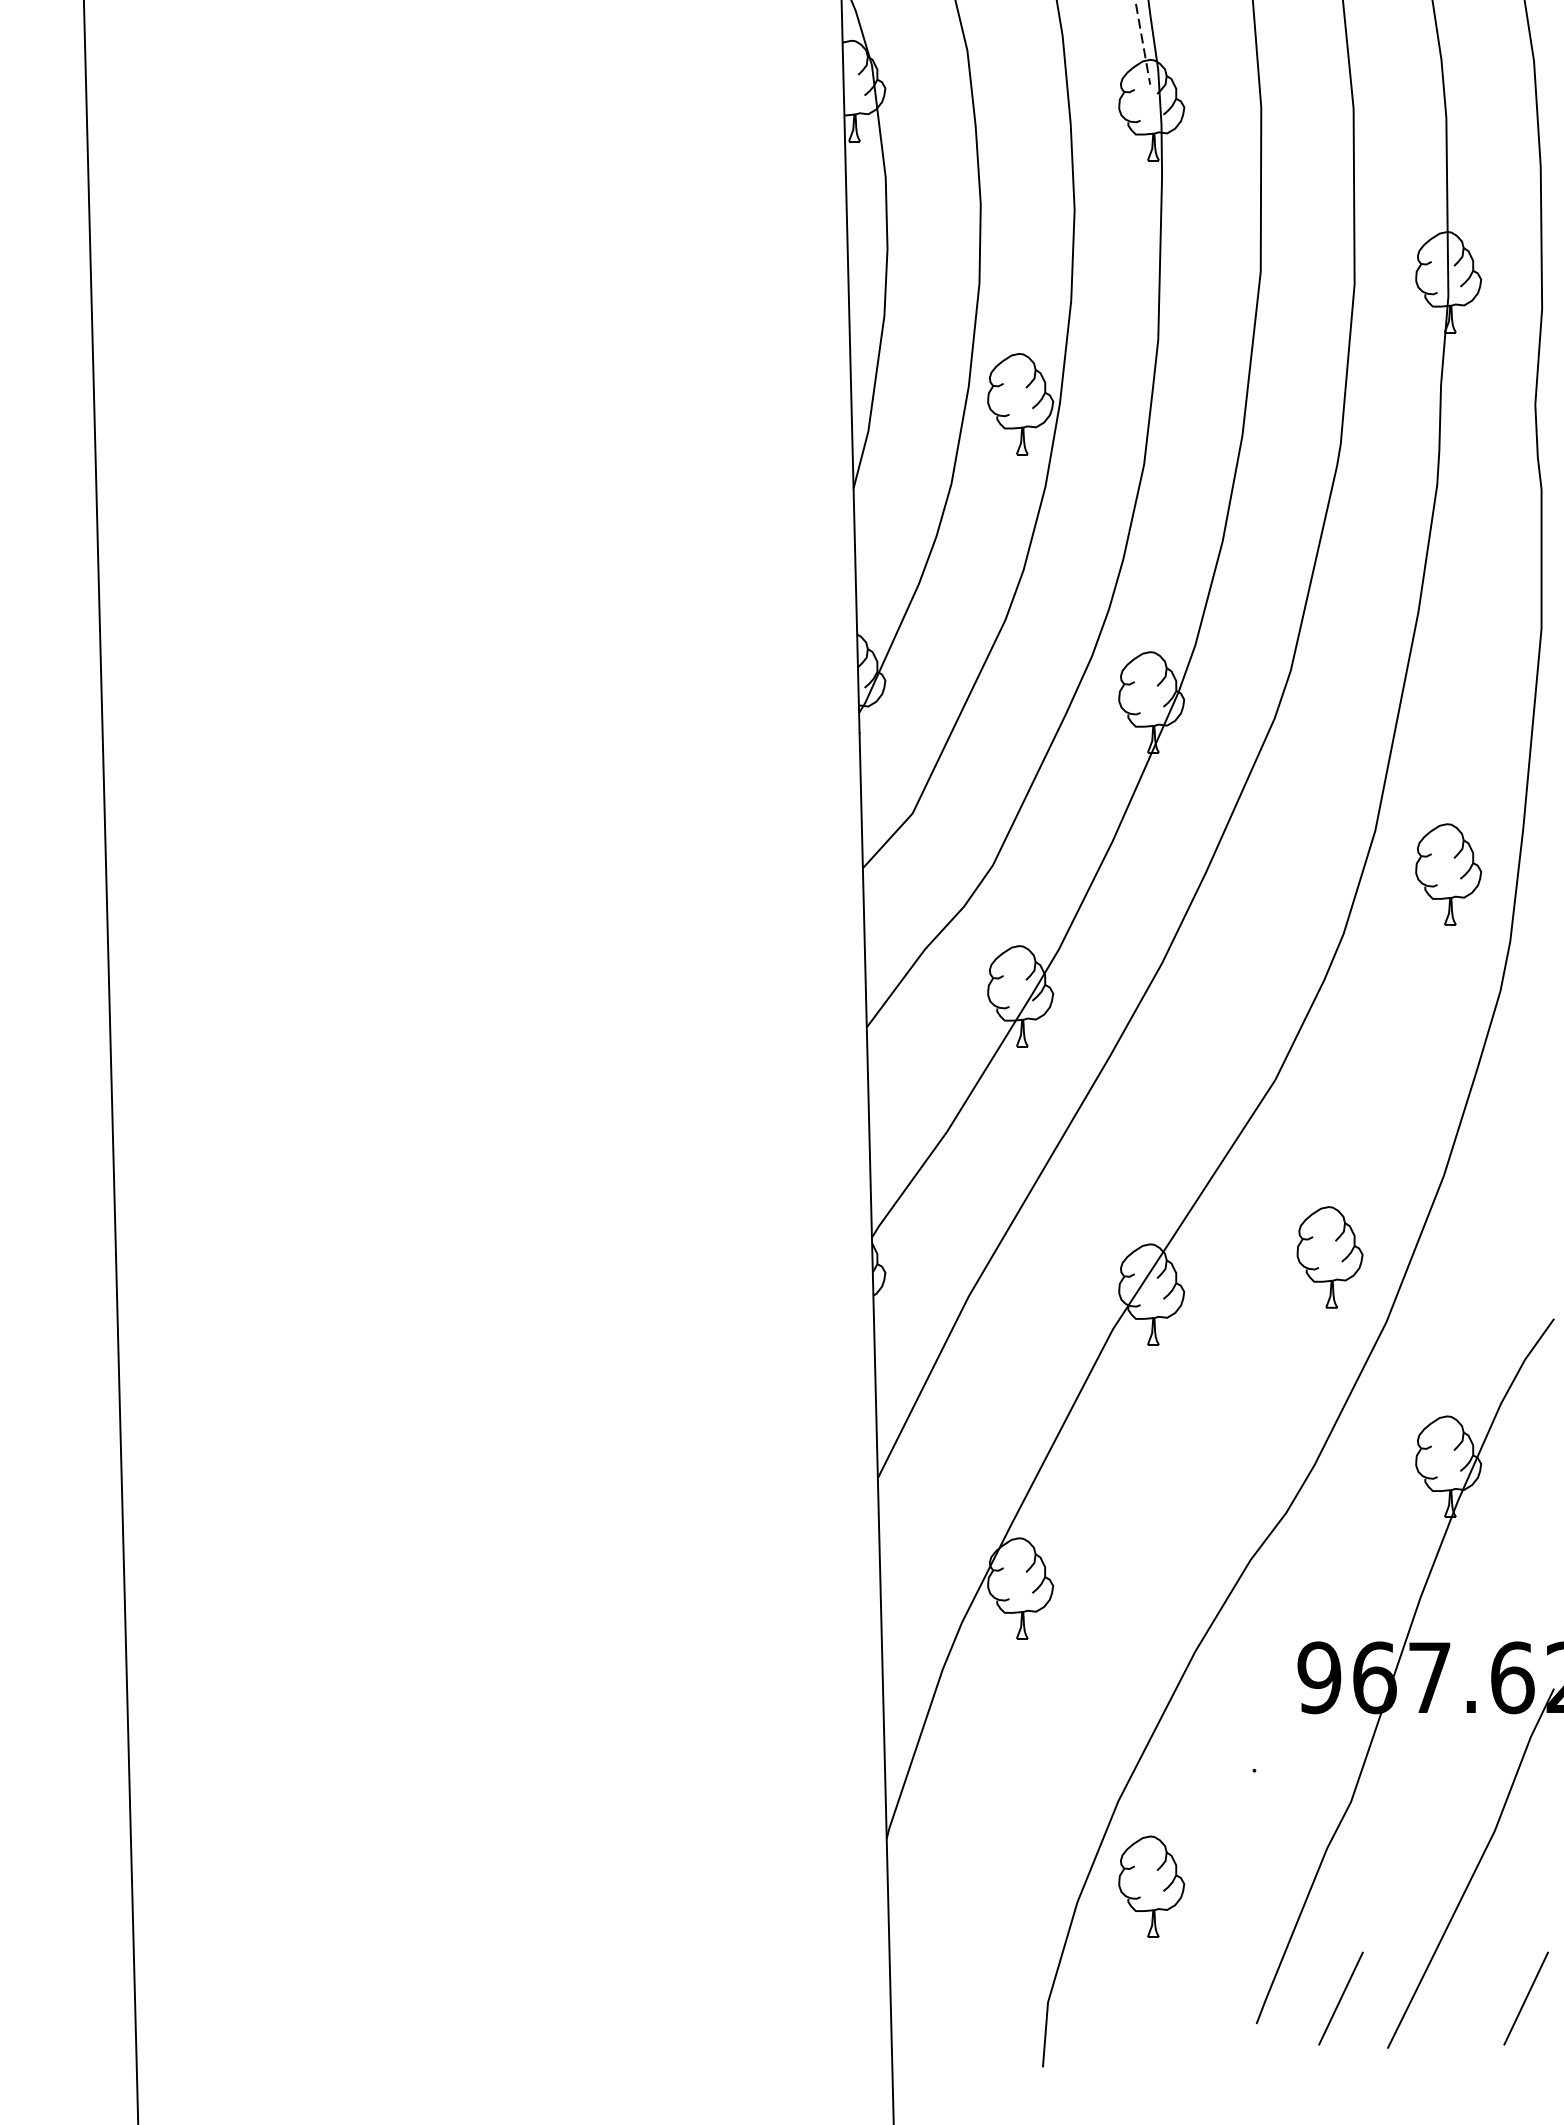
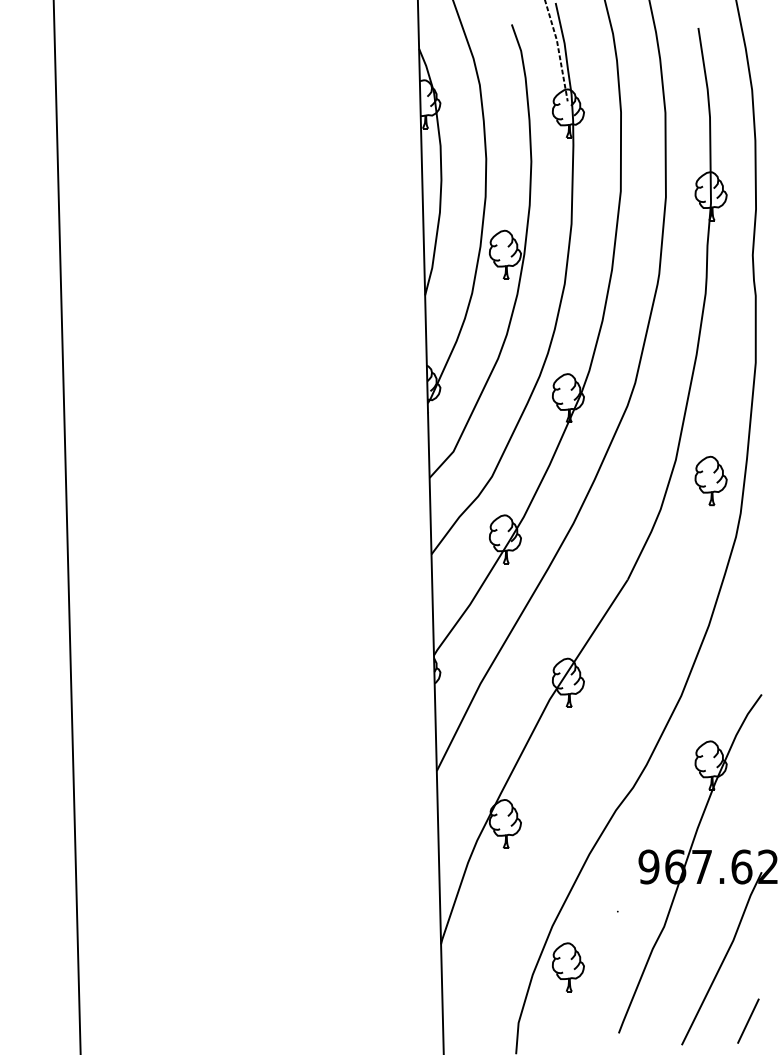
part: (1328, 1256) -> (653, 664), removed
line: (1341, 1997) -> (659, 1020), removed

